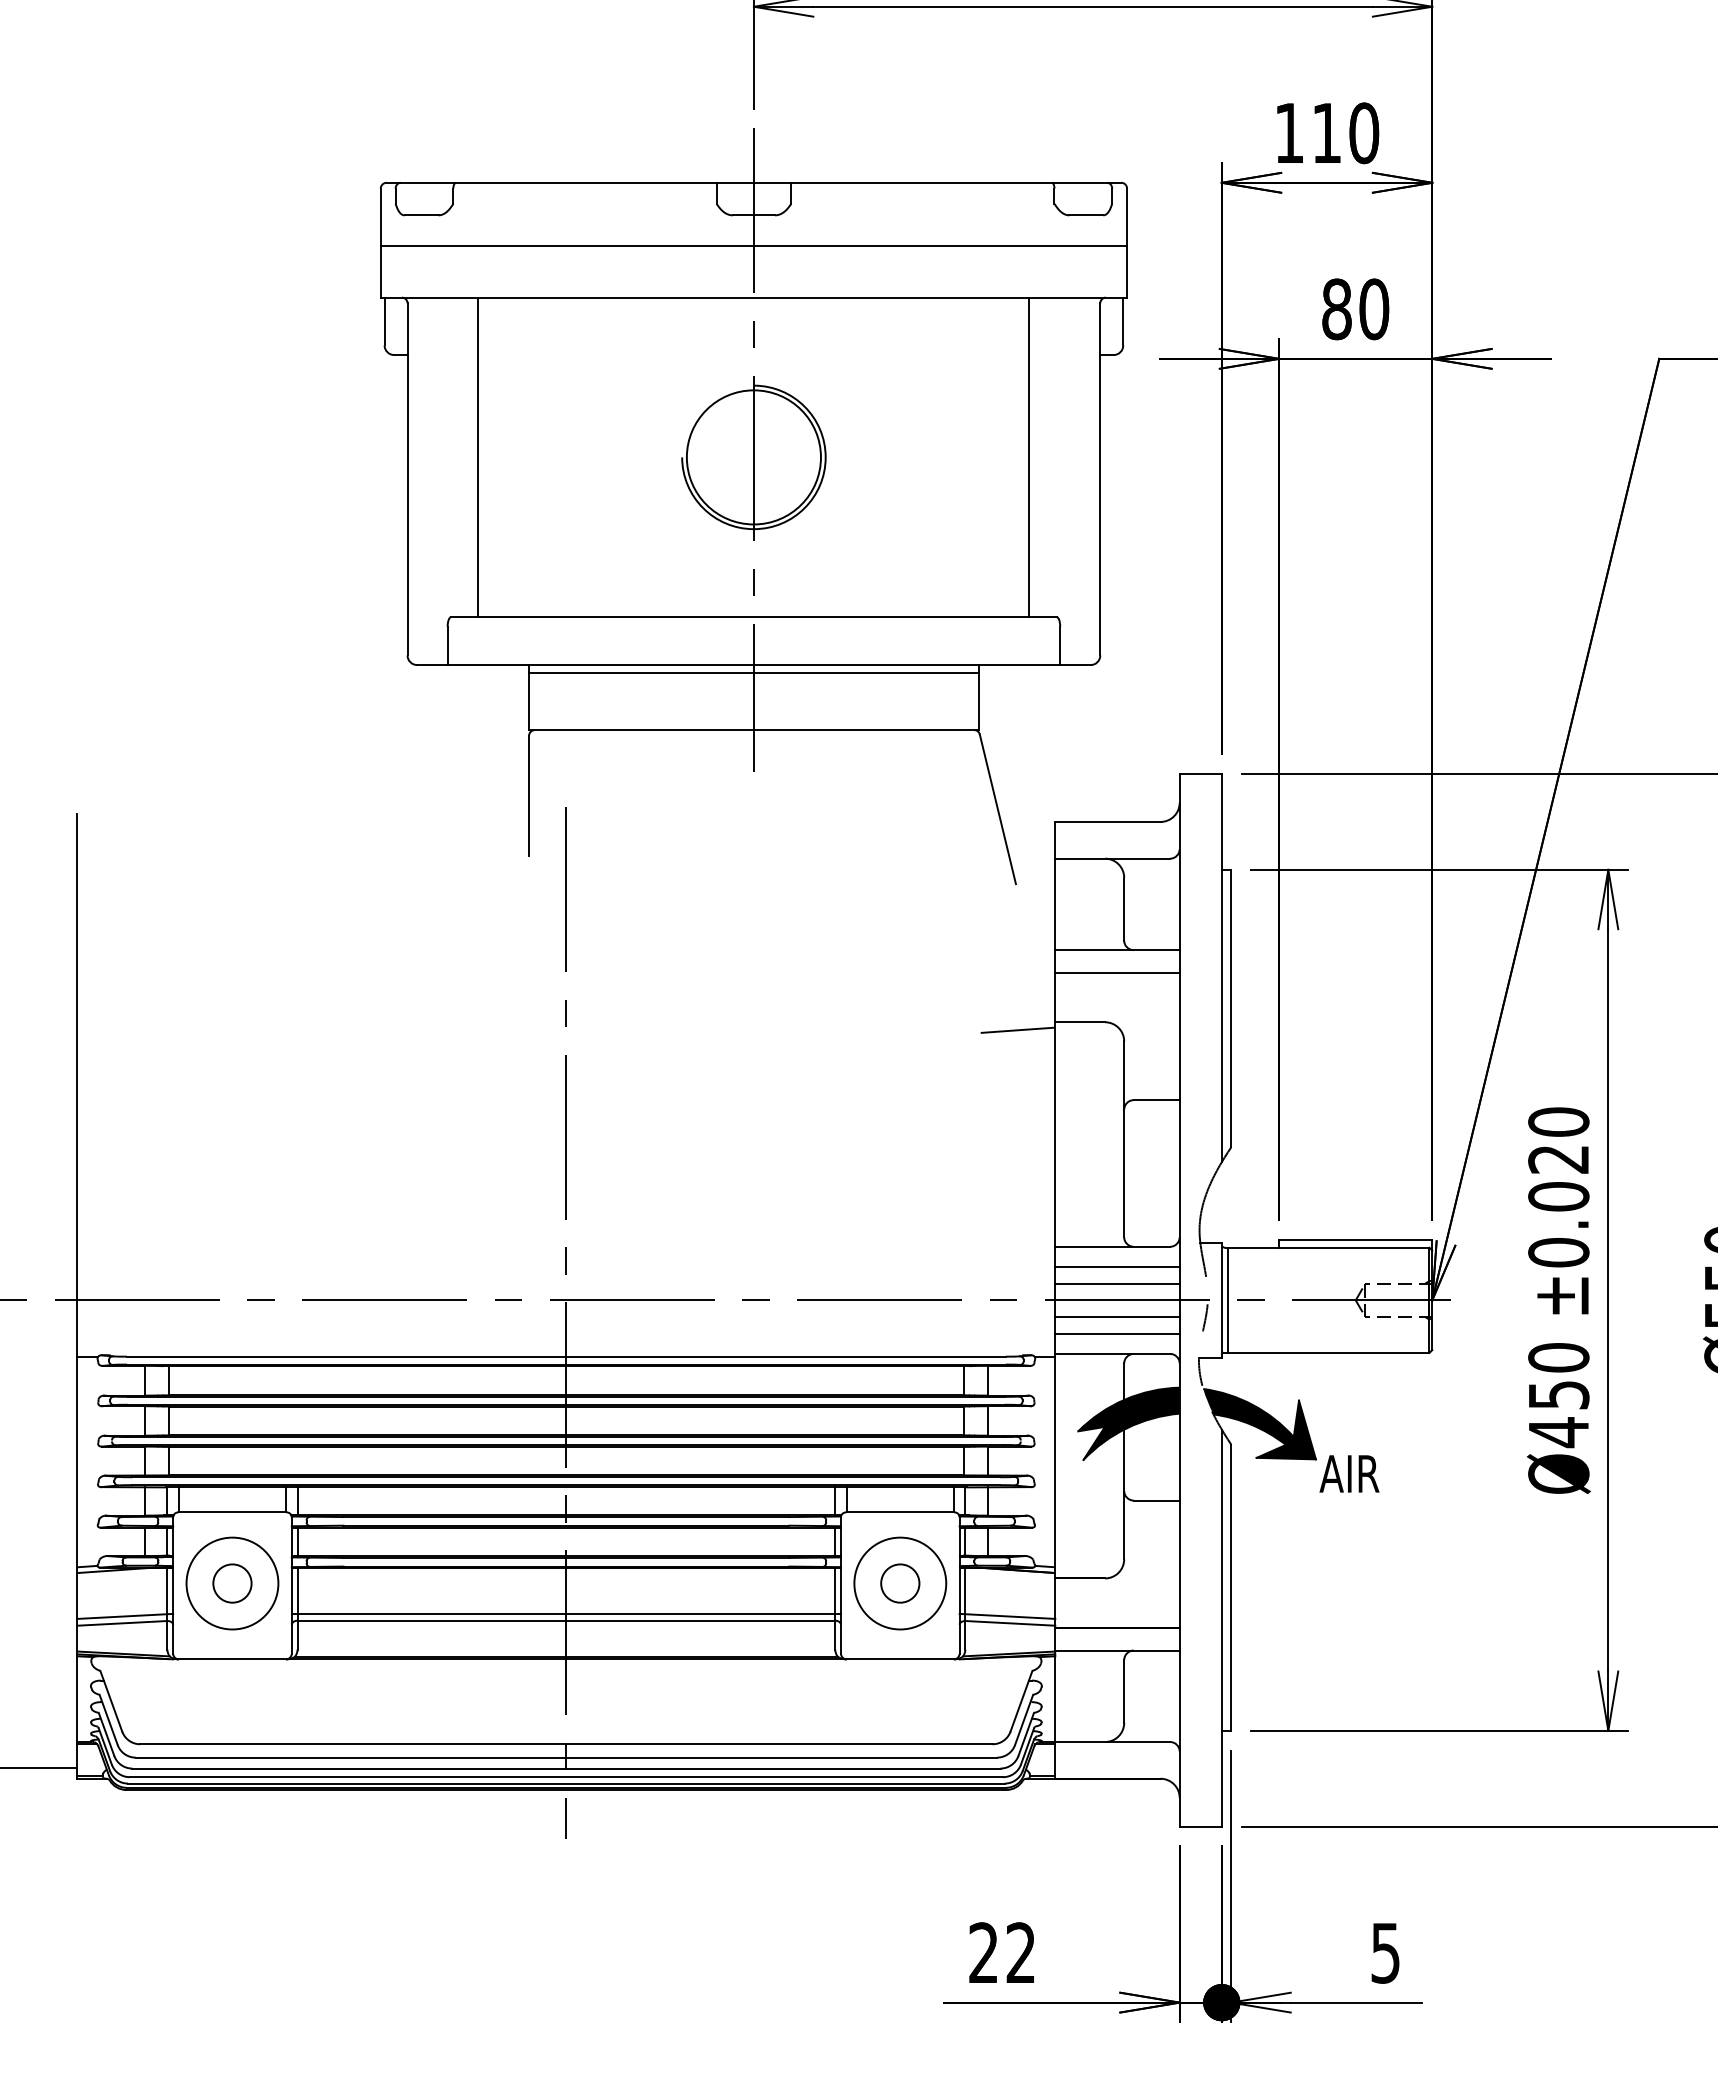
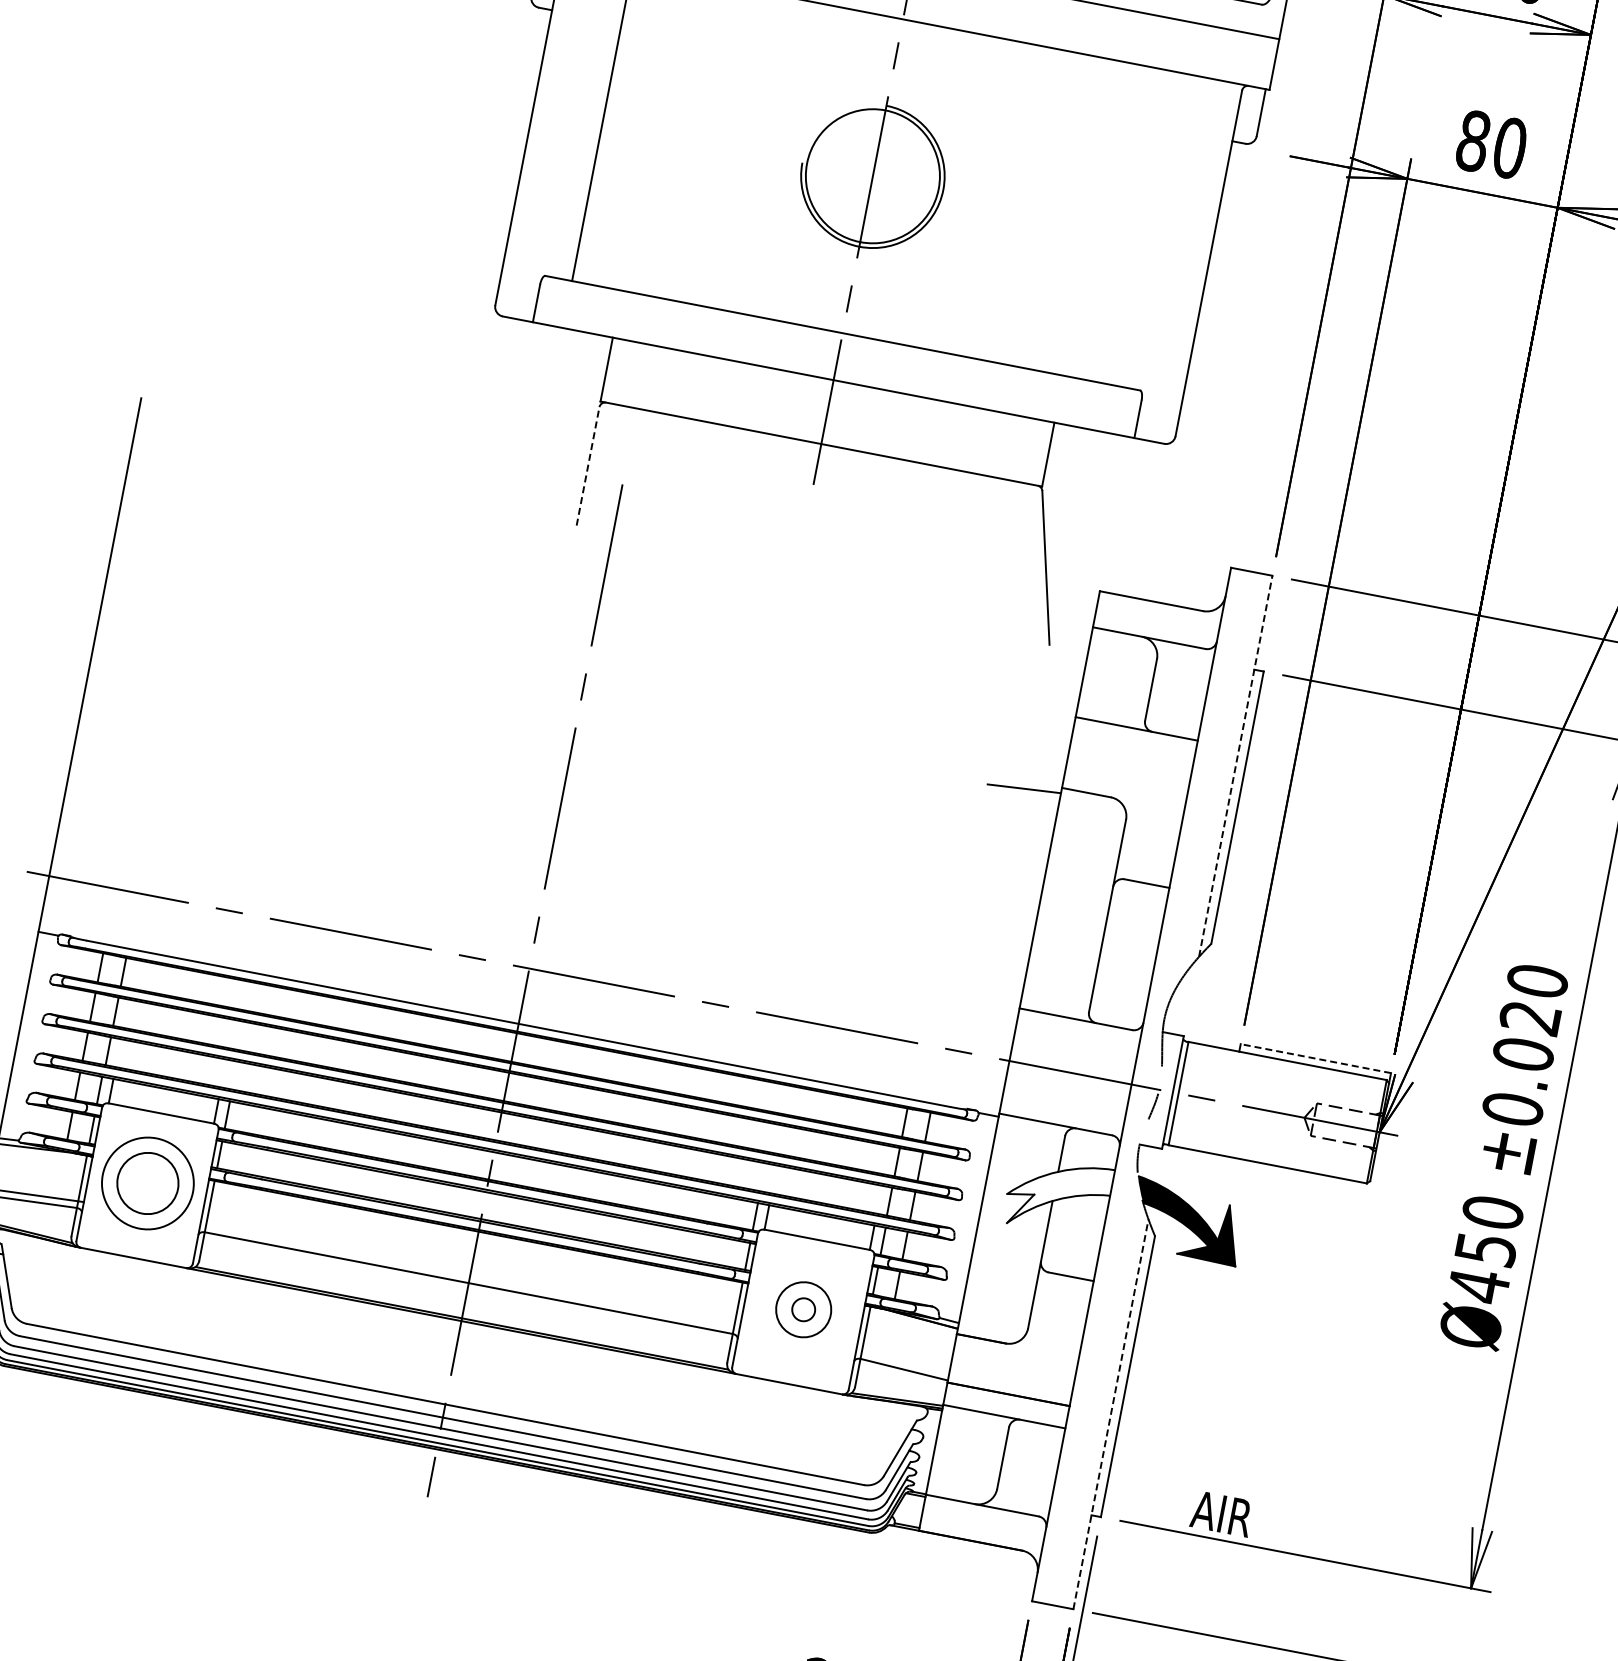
line: (1029, 457) -> (1143, 228), removed
line: (753, 672) -> (831, 387), removed
line: (529, 795) -> (588, 465), solid -> dashed
line: (1221, 967) -> (1235, 765), solid -> dashed
line: (1117, 972) -> (1132, 750), removed
line: (1355, 1240) -> (1315, 1058), solid -> dashed
line: (1117, 1266) -> (1076, 1039), removed
line: (1117, 1283) -> (1073, 1056), removed
line: (1117, 1317) -> (1067, 1089), removed
line: (1117, 1333) -> (1064, 1105), removed
fill: (1128, 1423) -> (1058, 1195), removed
text: (1349, 1473) -> (1221, 1513), moved
circle: (232, 1583) -> (147, 1183), size x1.6
circle: (900, 1583) -> (803, 1309), size x0.6
circle: (900, 1583) -> (803, 1309), size x0.6
line: (565, 1613) -> (469, 1275), removed
line: (1007, 1615) -> (902, 1361), removed
line: (1221, 1628) -> (1110, 1414), solid -> dashed

